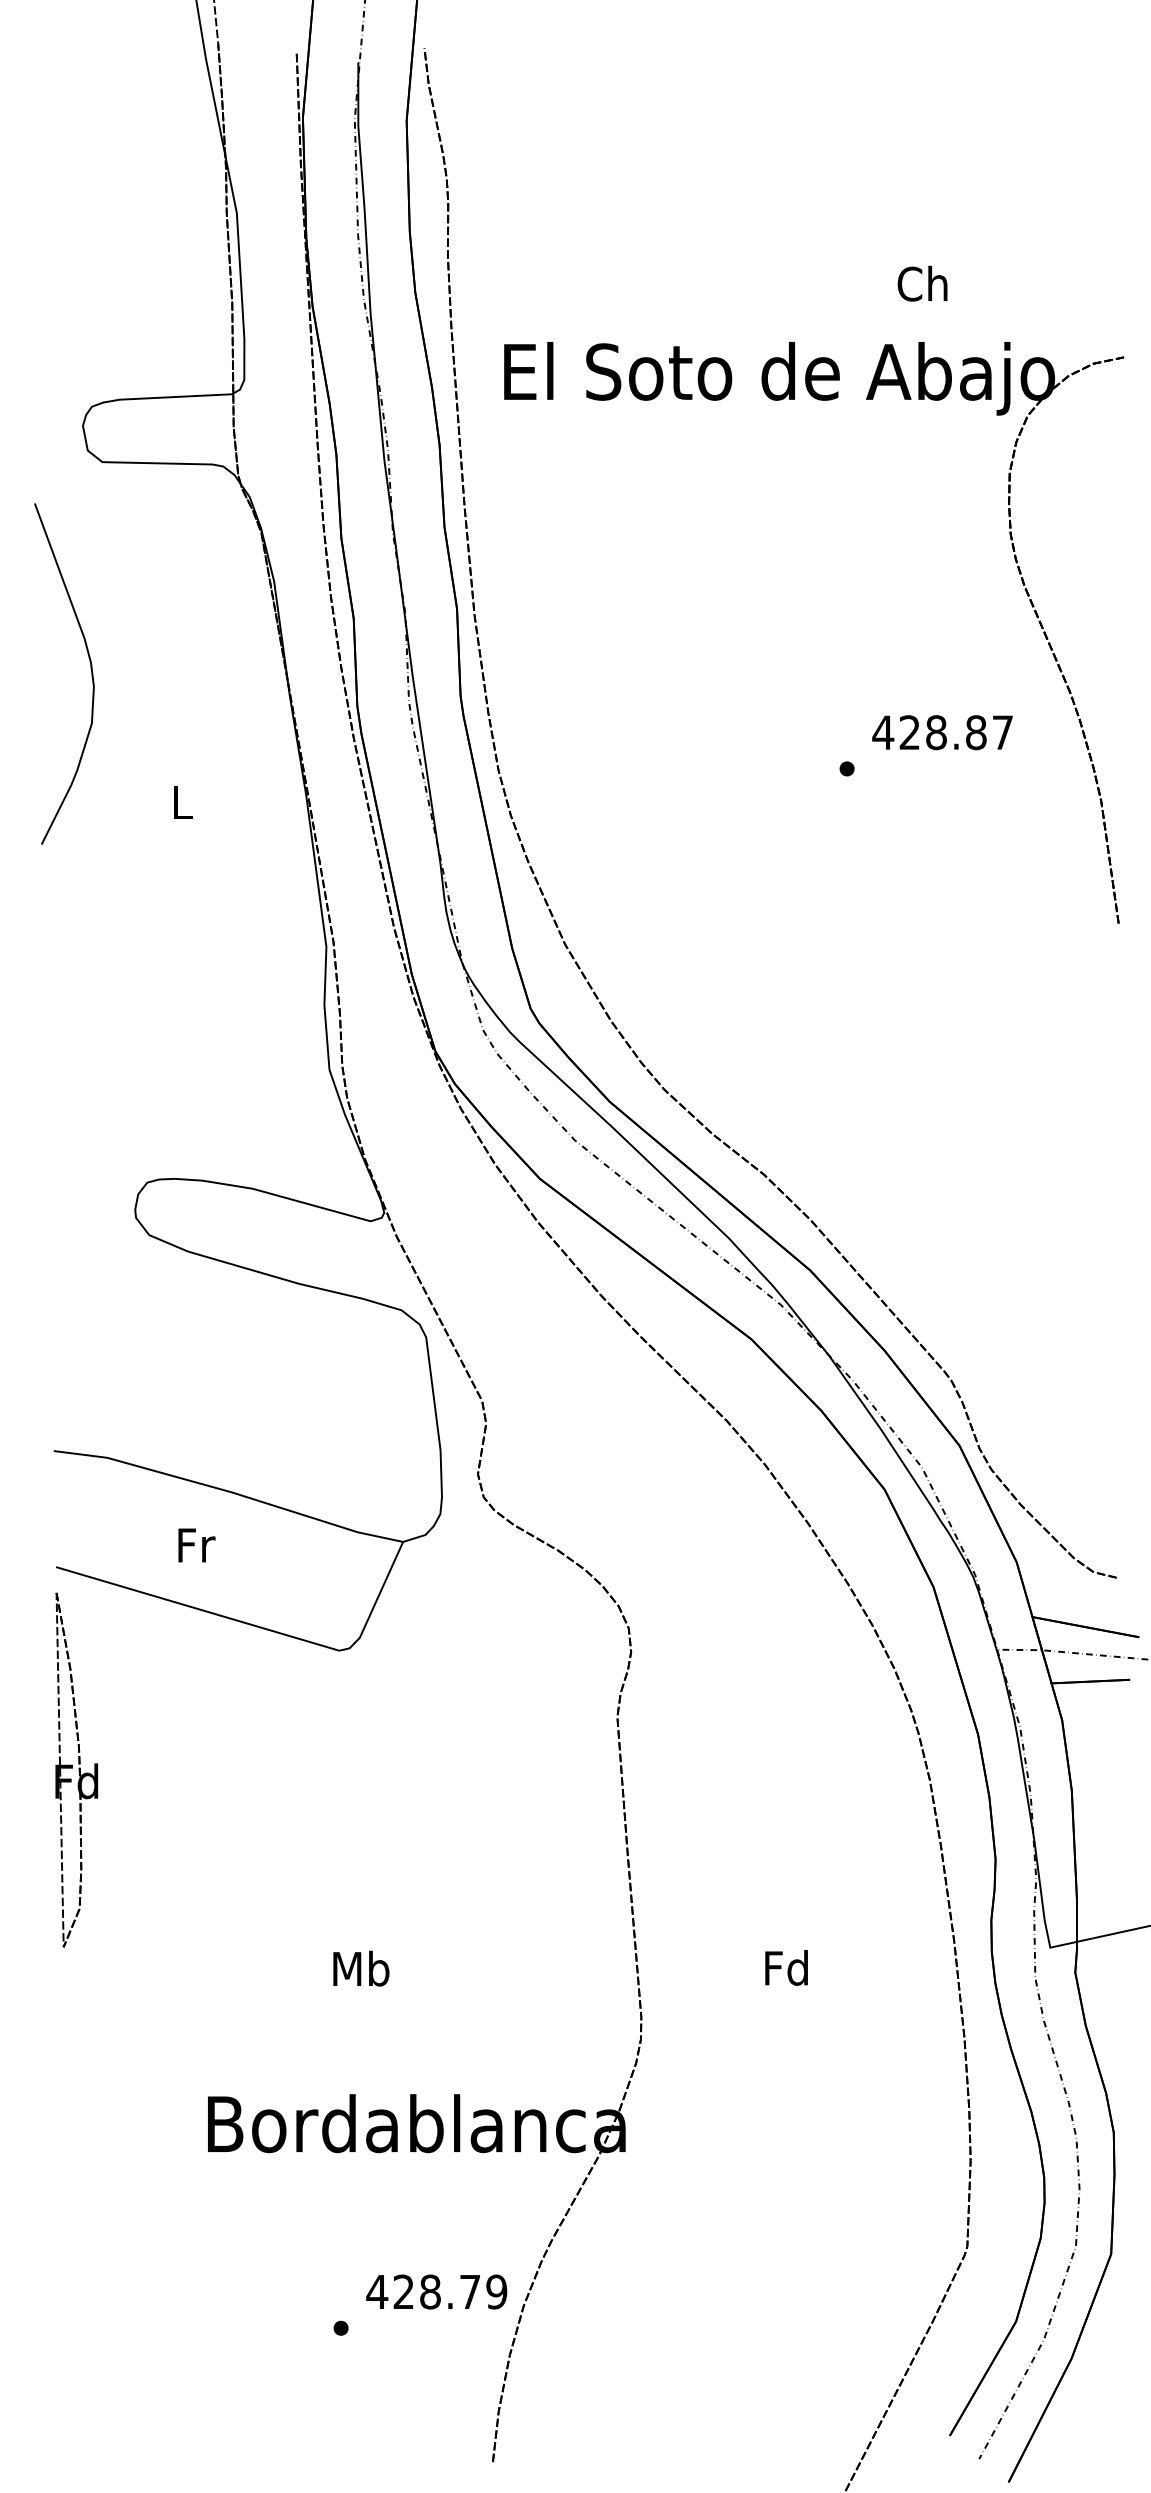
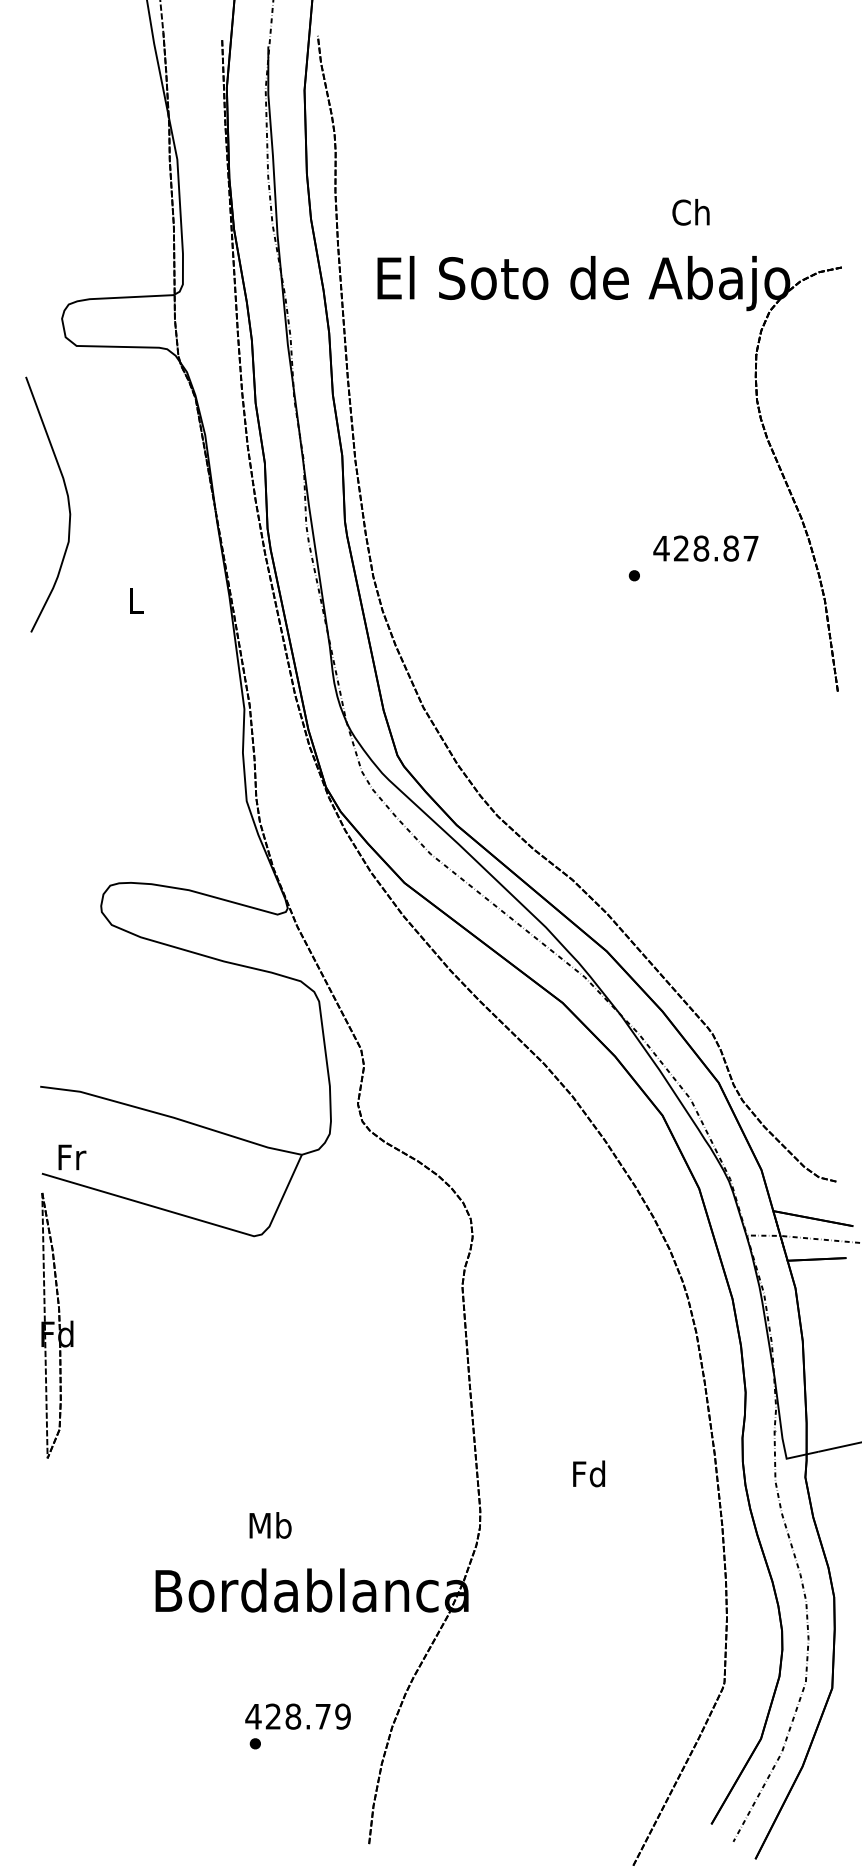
text: (197, 1545) -> (72, 1157), moved
text: (361, 1968) -> (270, 1525), moved
text: (435, 2291) -> (297, 1716), moved

